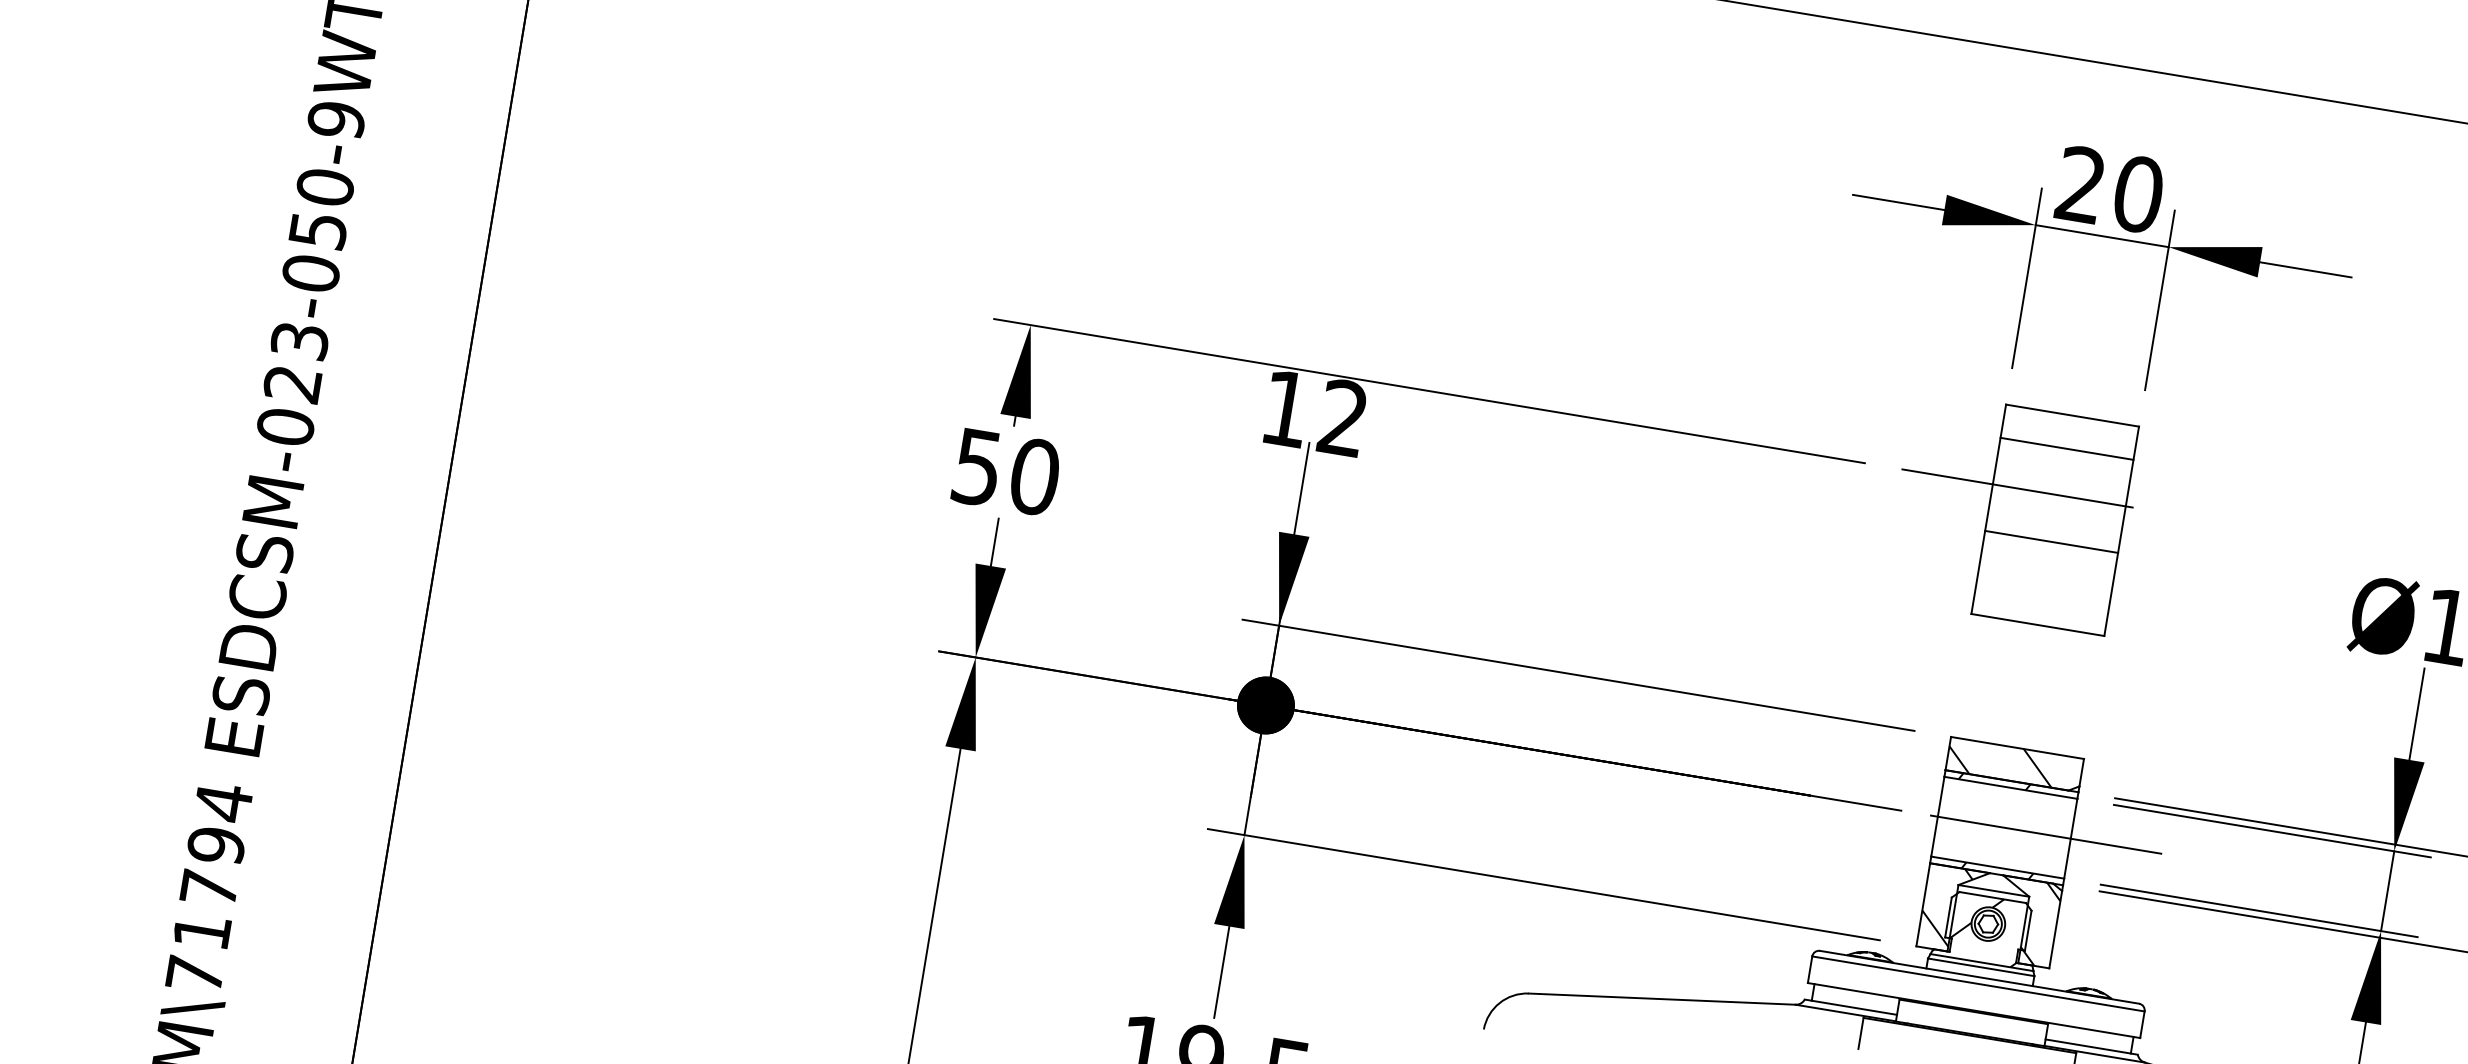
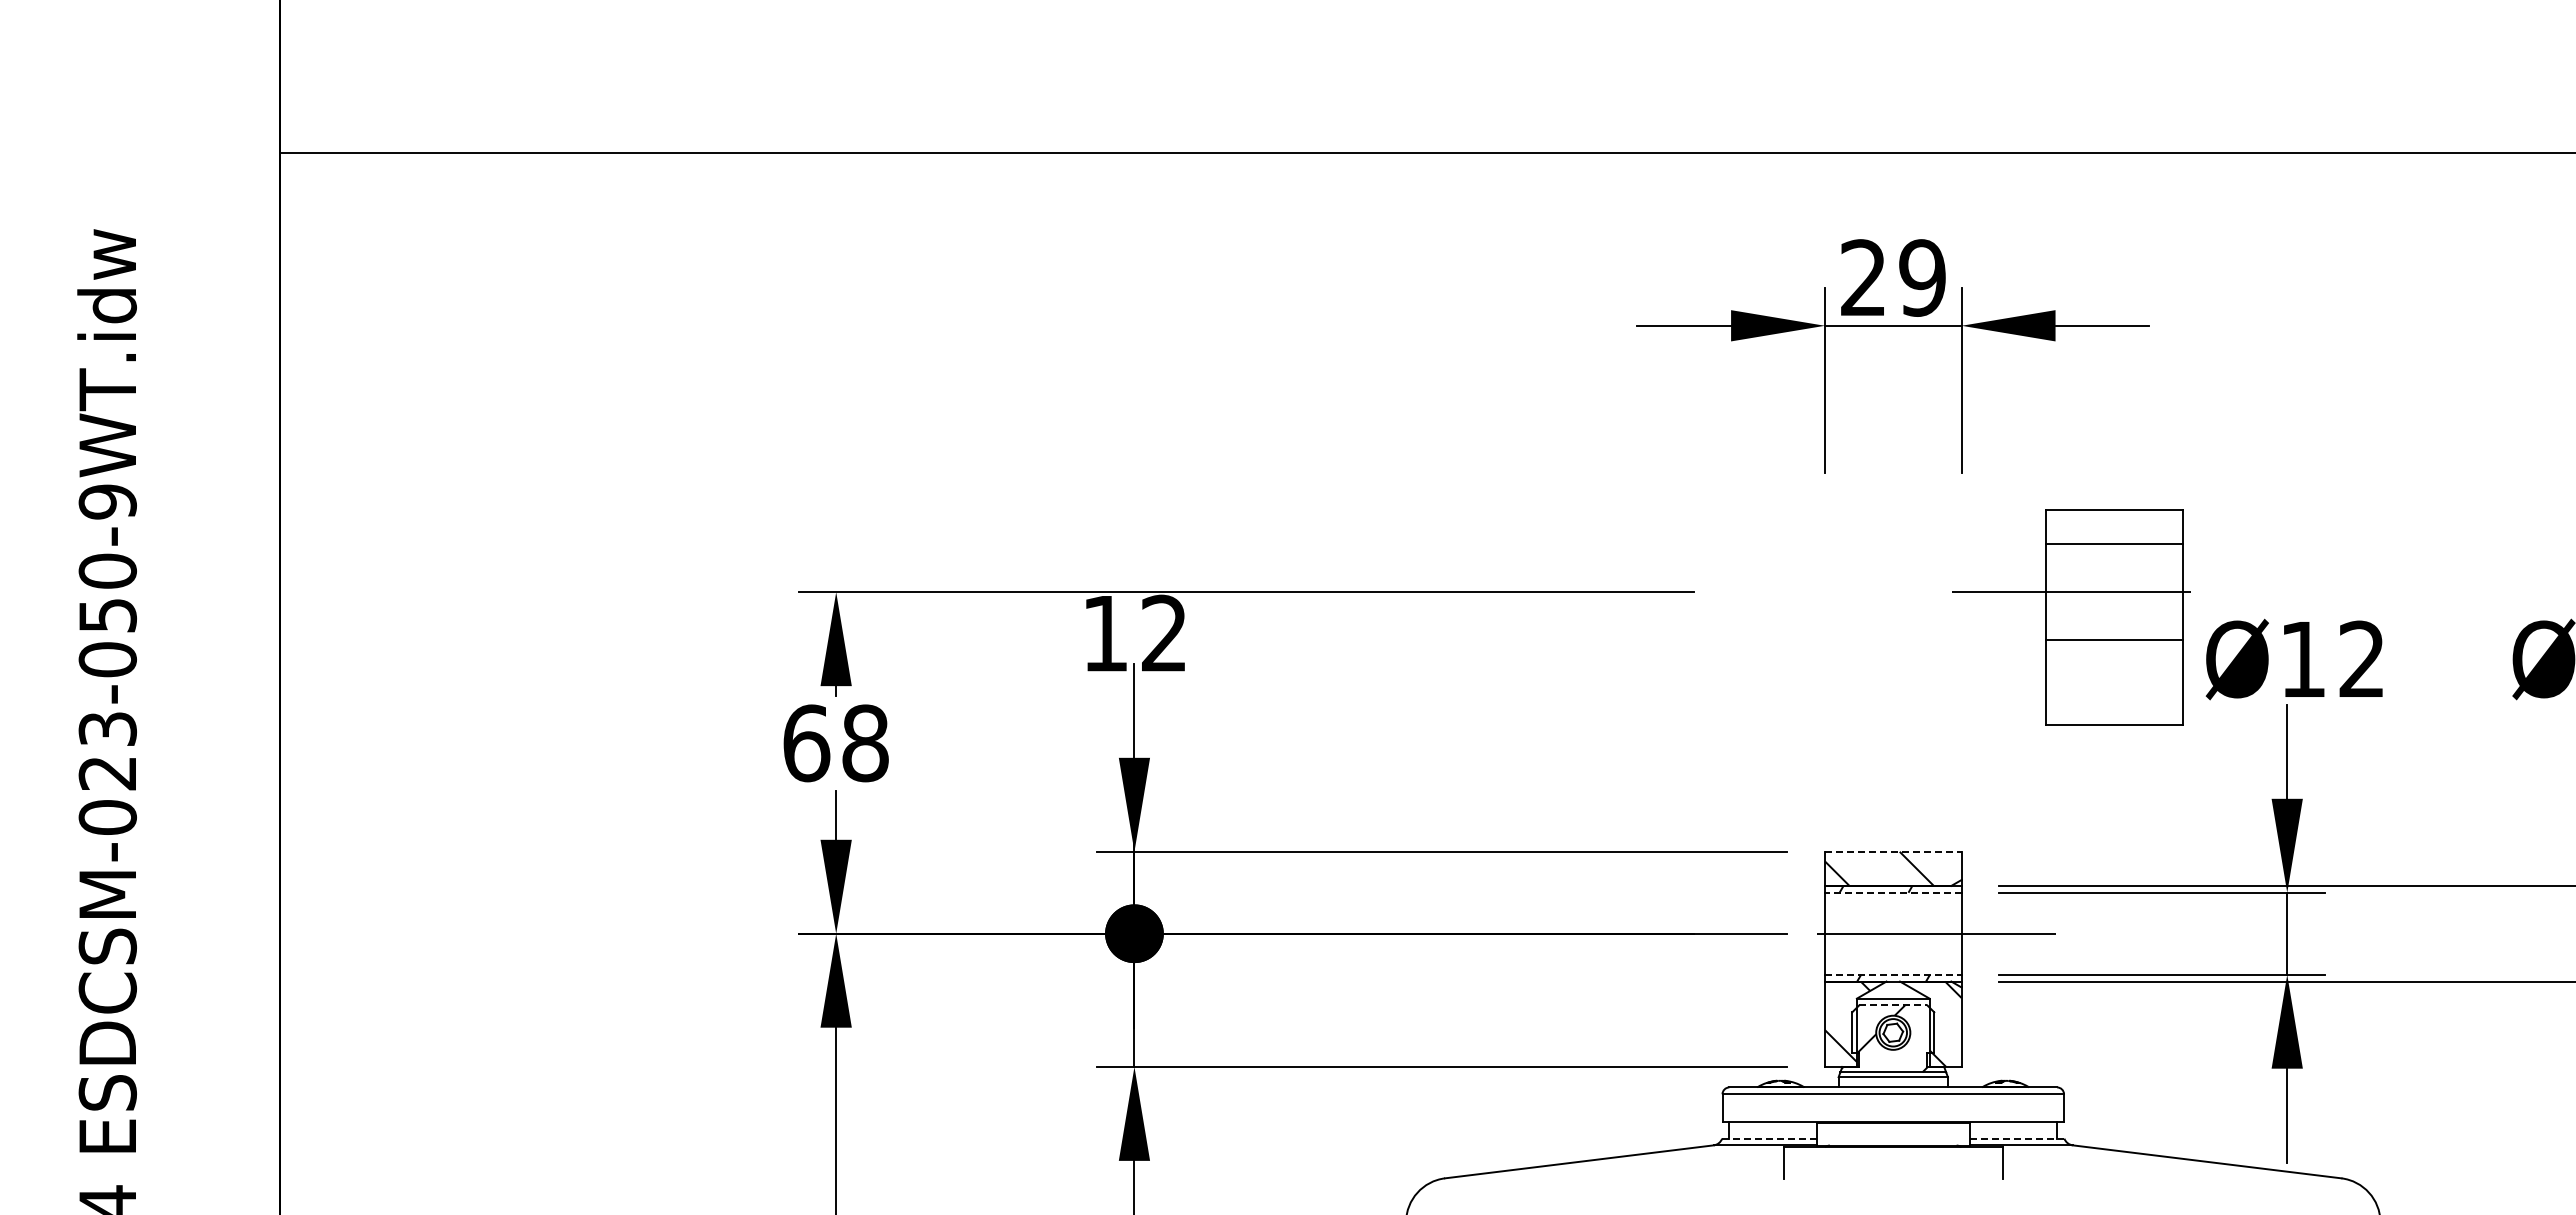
text: (2138, 193) -> (1922, 277), 20 -> 29
text: (1005, 472) -> (835, 743), 50 -> 68
part: (2013, 513) -> (2071, 617), moved
line: (2017, 747) -> (1893, 851), solid -> dashed
line: (2010, 787) -> (1892, 892), solid -> dashed
line: (1997, 867) -> (1893, 974), solid -> dashed
line: (1992, 897) -> (1893, 1005), solid -> dashed
line: (1851, 1007) -> (1770, 1138), solid -> dashed
line: (2092, 1046) -> (2017, 1138), solid -> dashed

